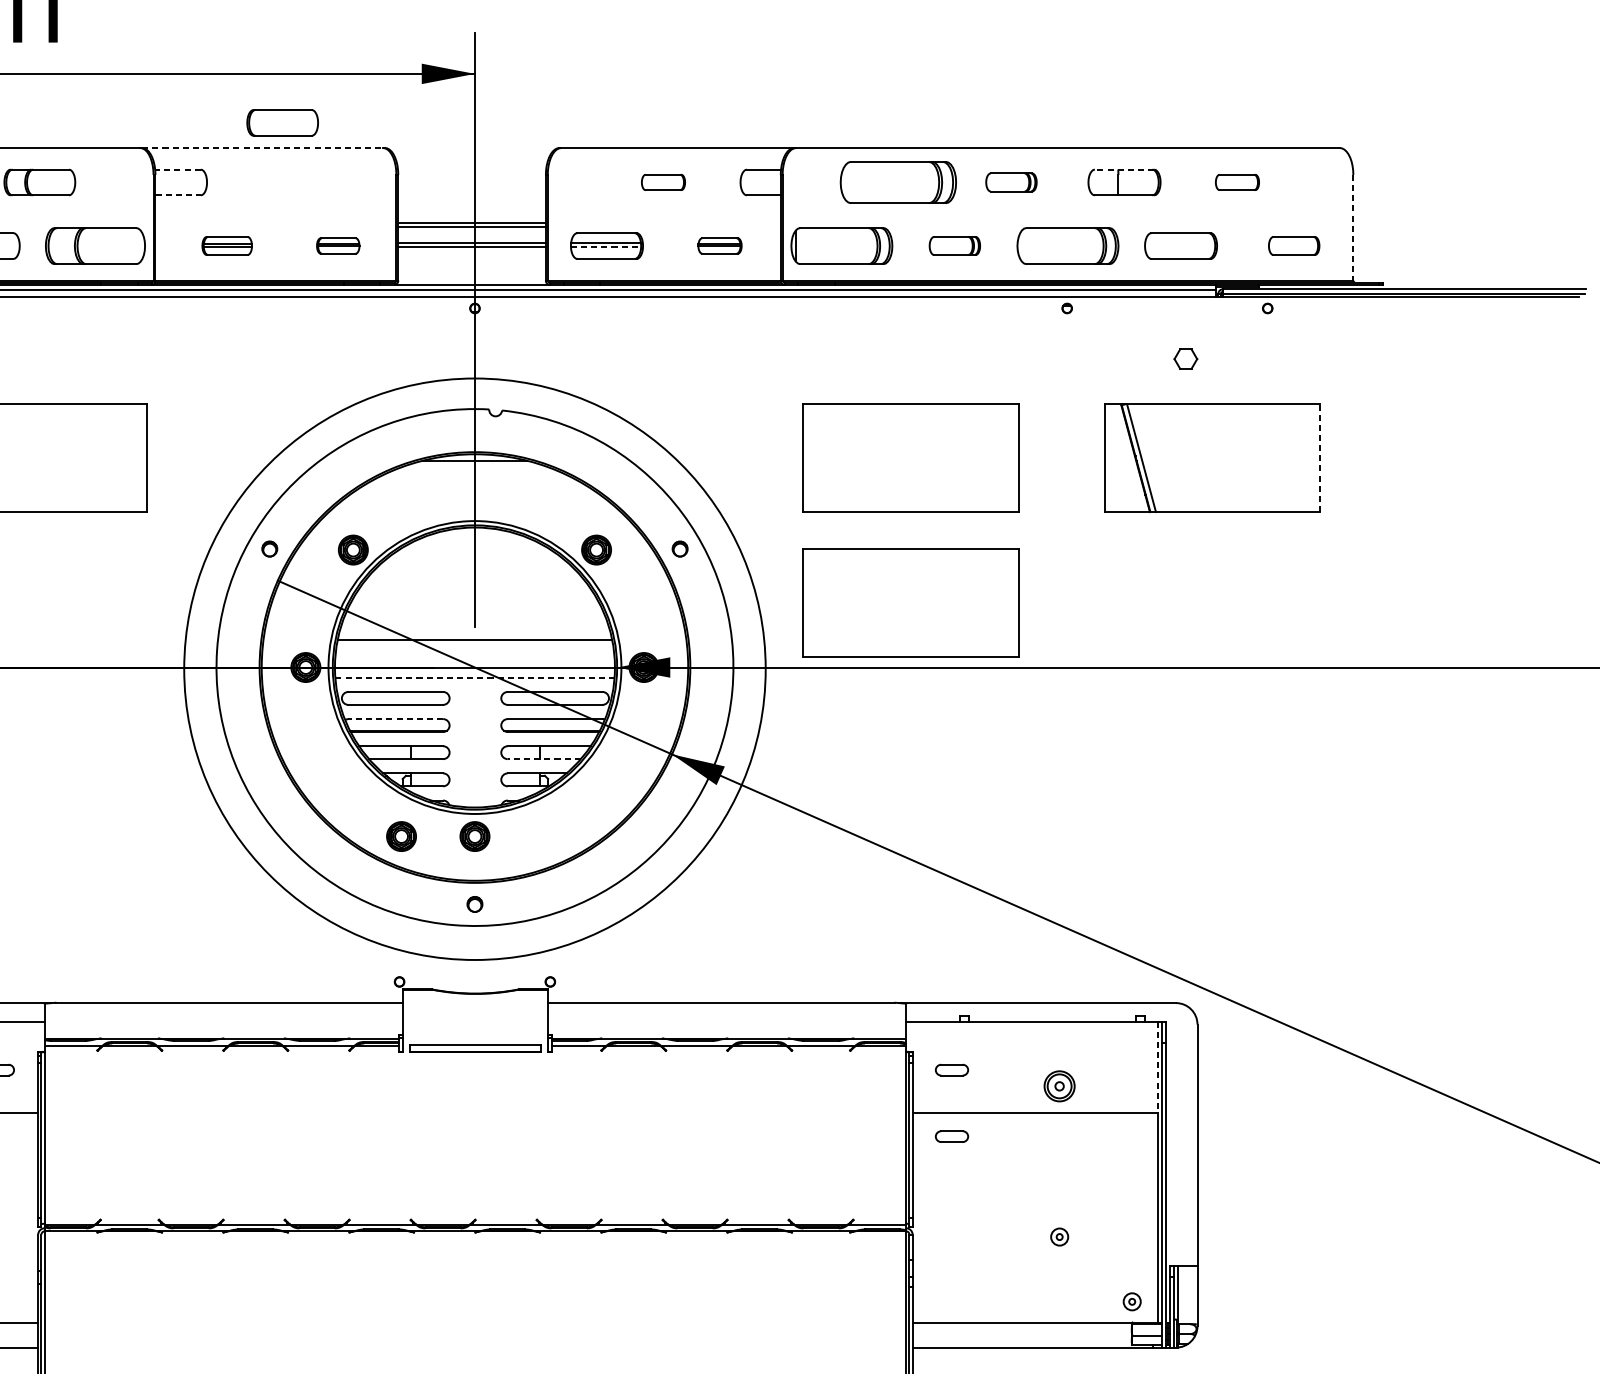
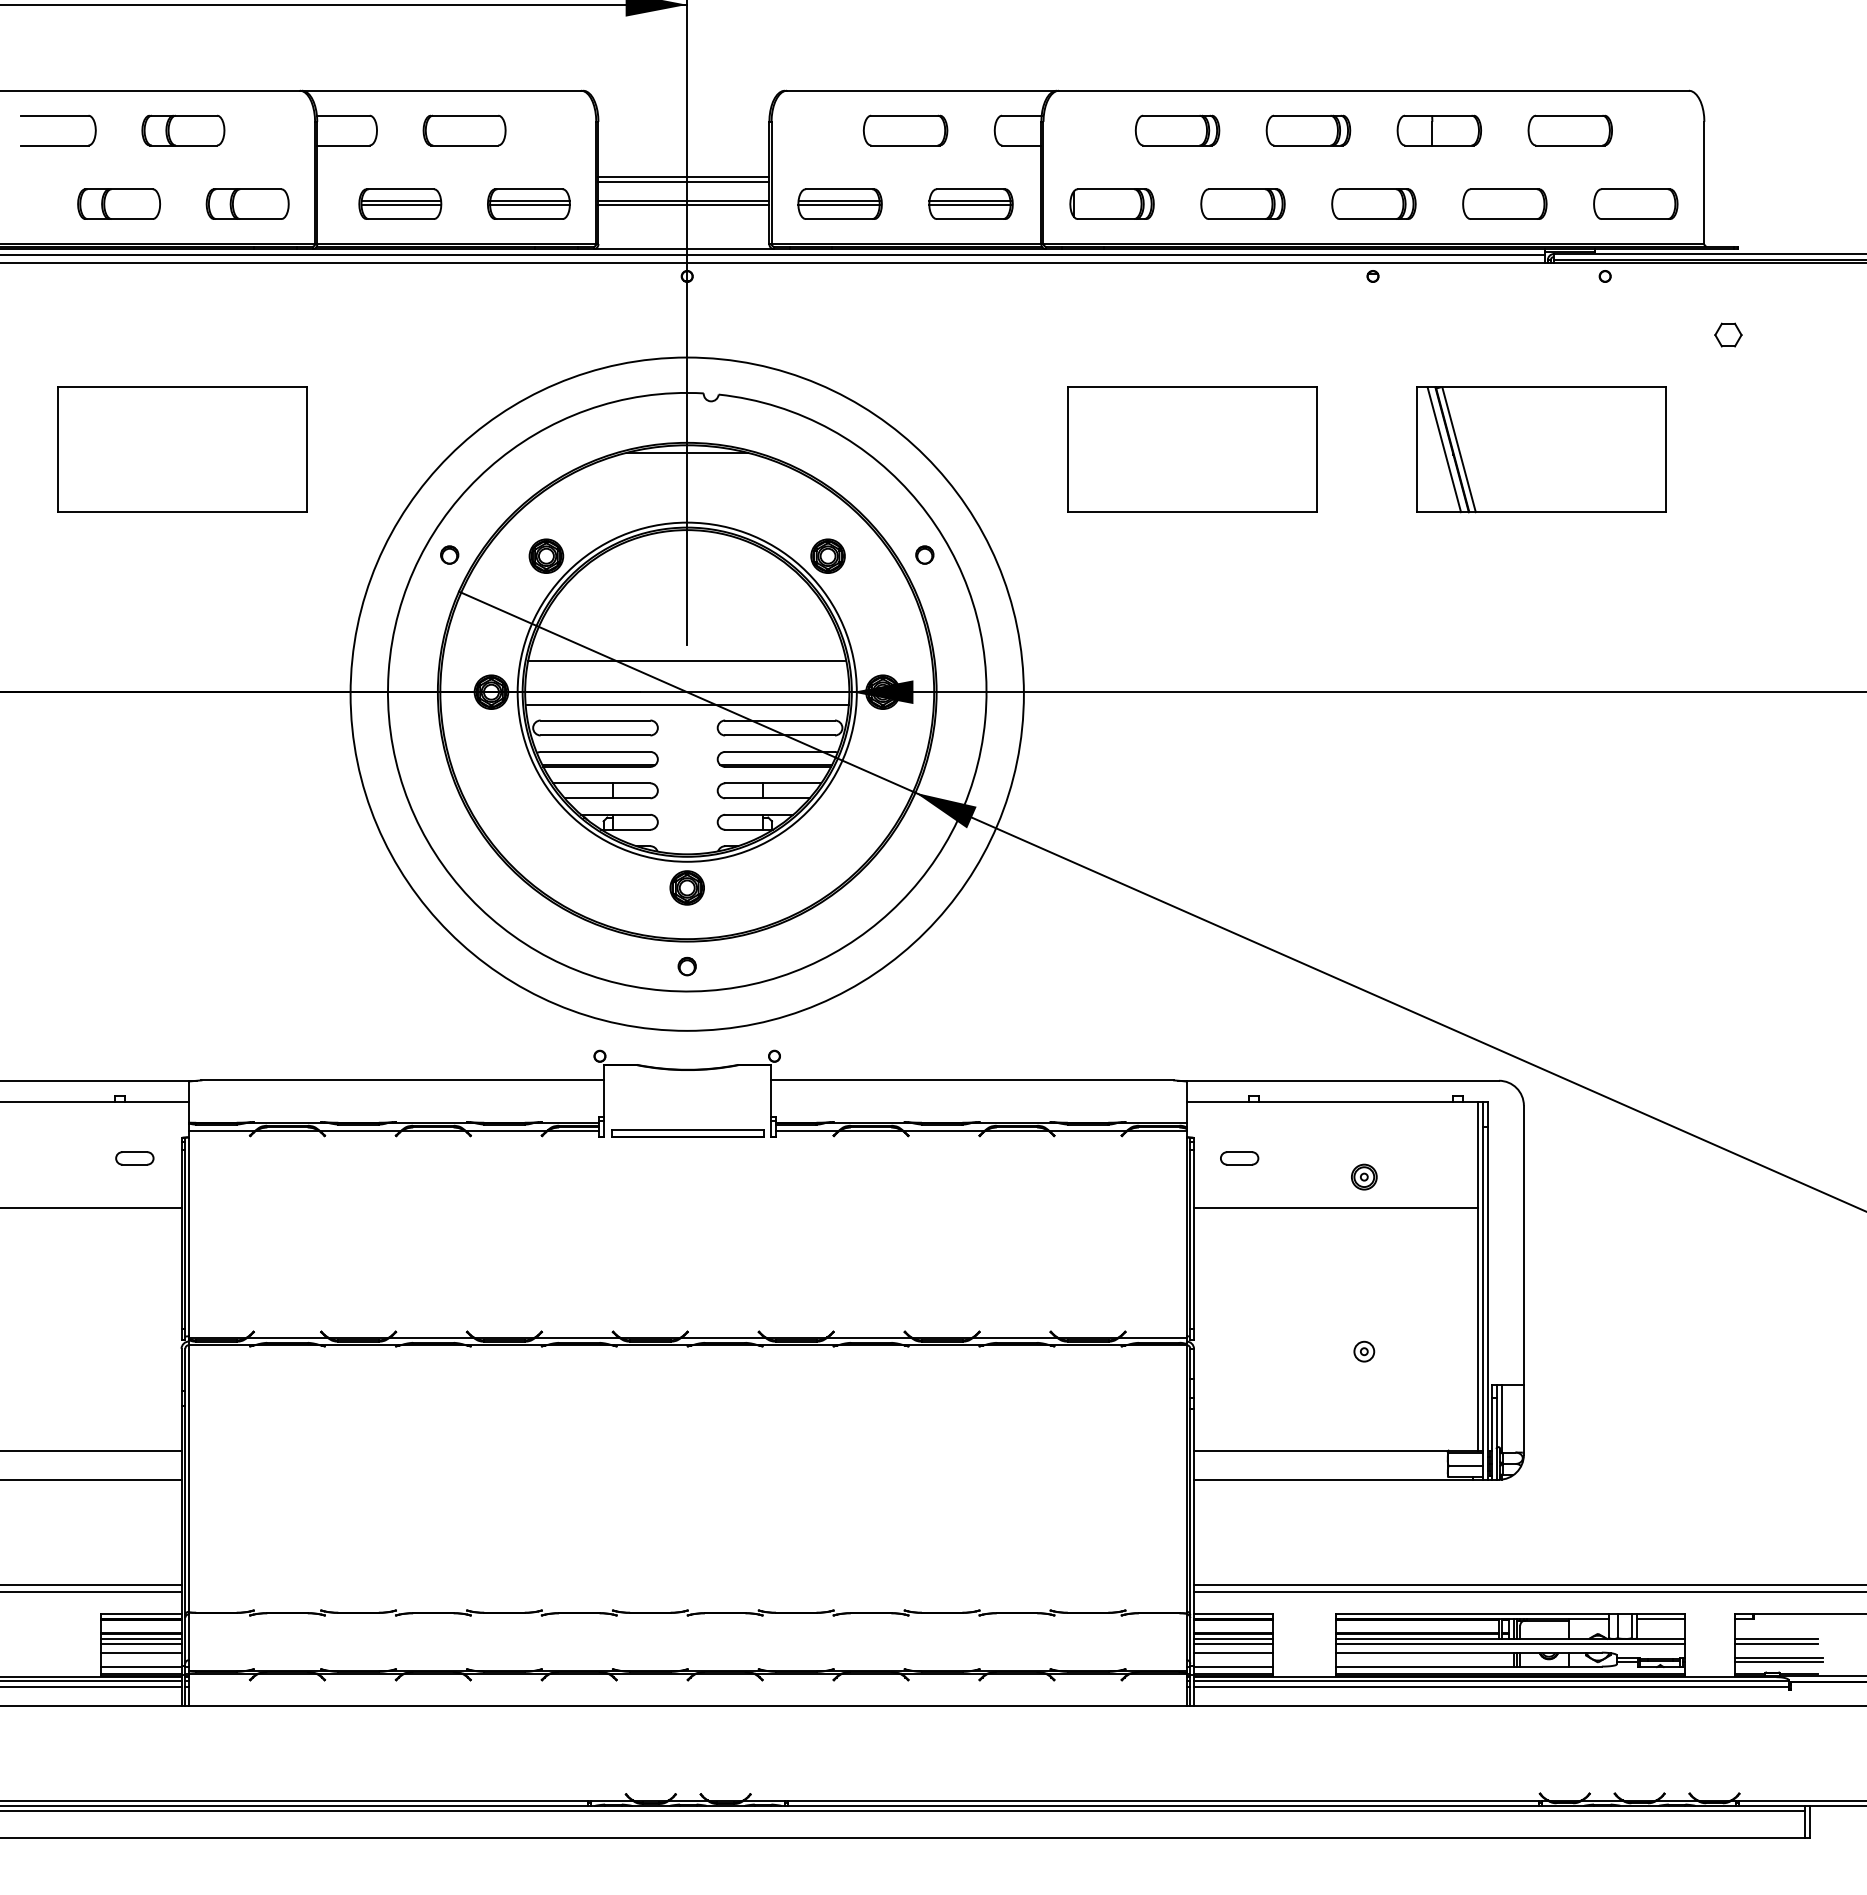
part: (282, 122) -> (464, 130), moved
line: (262, 147) -> (441, 90), dashed -> solid
line: (177, 169) -> (342, 115), dashed -> solid
line: (1123, 169) -> (1438, 115), dashed -> solid
part: (663, 182) -> (905, 130), size x1.67
part: (898, 182) -> (1177, 130), size x0.62
part: (1011, 182) -> (1308, 130), size x1.43
part: (1236, 182) -> (1569, 130), size x1.67
line: (178, 195) -> (343, 145), dashed -> solid
line: (1353, 228) -> (1704, 183), dashed -> solid
part: (95, 245) -> (247, 203), size x0.71
part: (227, 245) -> (400, 203), size x1.43
part: (337, 245) -> (528, 203), size x1.67
part: (719, 245) -> (970, 203), size x1.67
part: (841, 245) -> (1111, 203), size x0.71
part: (954, 245) -> (1242, 203), size x1.43
part: (1067, 245) -> (1373, 203), size x0.71
part: (1293, 245) -> (1635, 203), size x1.43
line: (606, 247) -> (839, 205), dashed -> solid
part: (1185, 358) -> (1728, 334), moved
line: (1128, 457) -> (1444, 449), added
line: (1320, 457) -> (1666, 449), dashed -> solid
part: (911, 603) -> (1192, 617), removed
line: (475, 678) -> (687, 704), dashed -> solid
line: (395, 718) -> (595, 751), dashed -> solid
line: (544, 759) -> (767, 798), dashed -> solid
part: (400, 836) -> (601, 887), removed
line: (1157, 1067) -> (1477, 1155), dashed -> solid
part: (1059, 1085) -> (1364, 1176), size x0.71
part: (951, 1136) -> (1239, 1235), removed
part: (1132, 1301) -> (1448, 1426), removed

